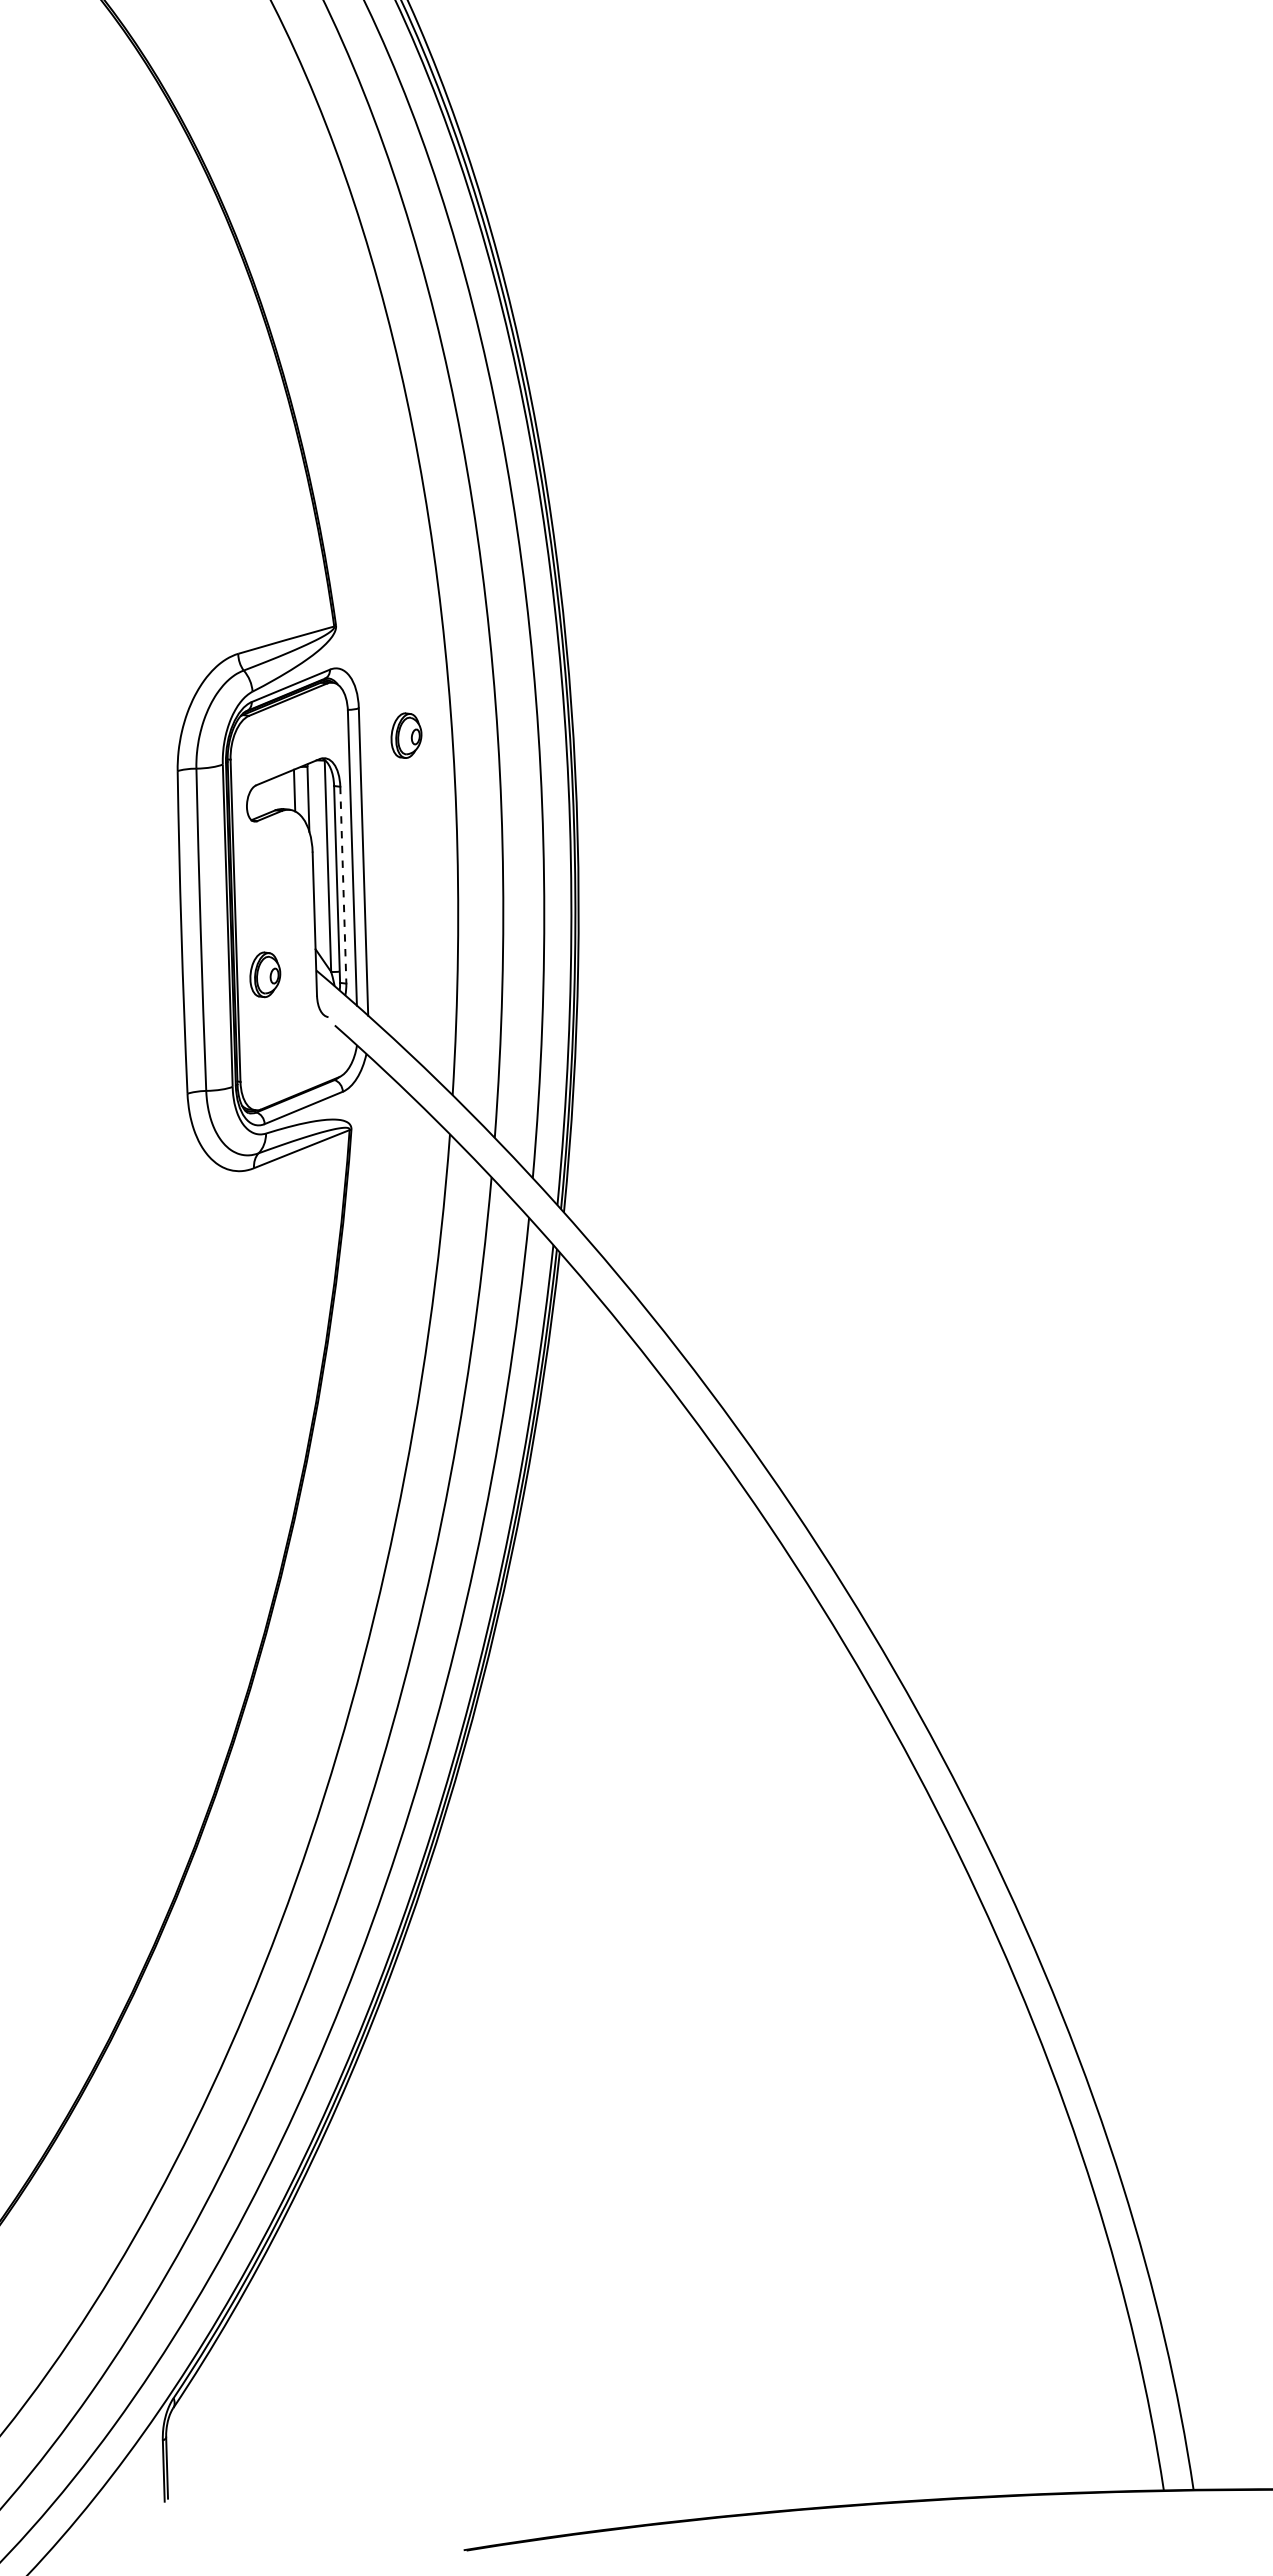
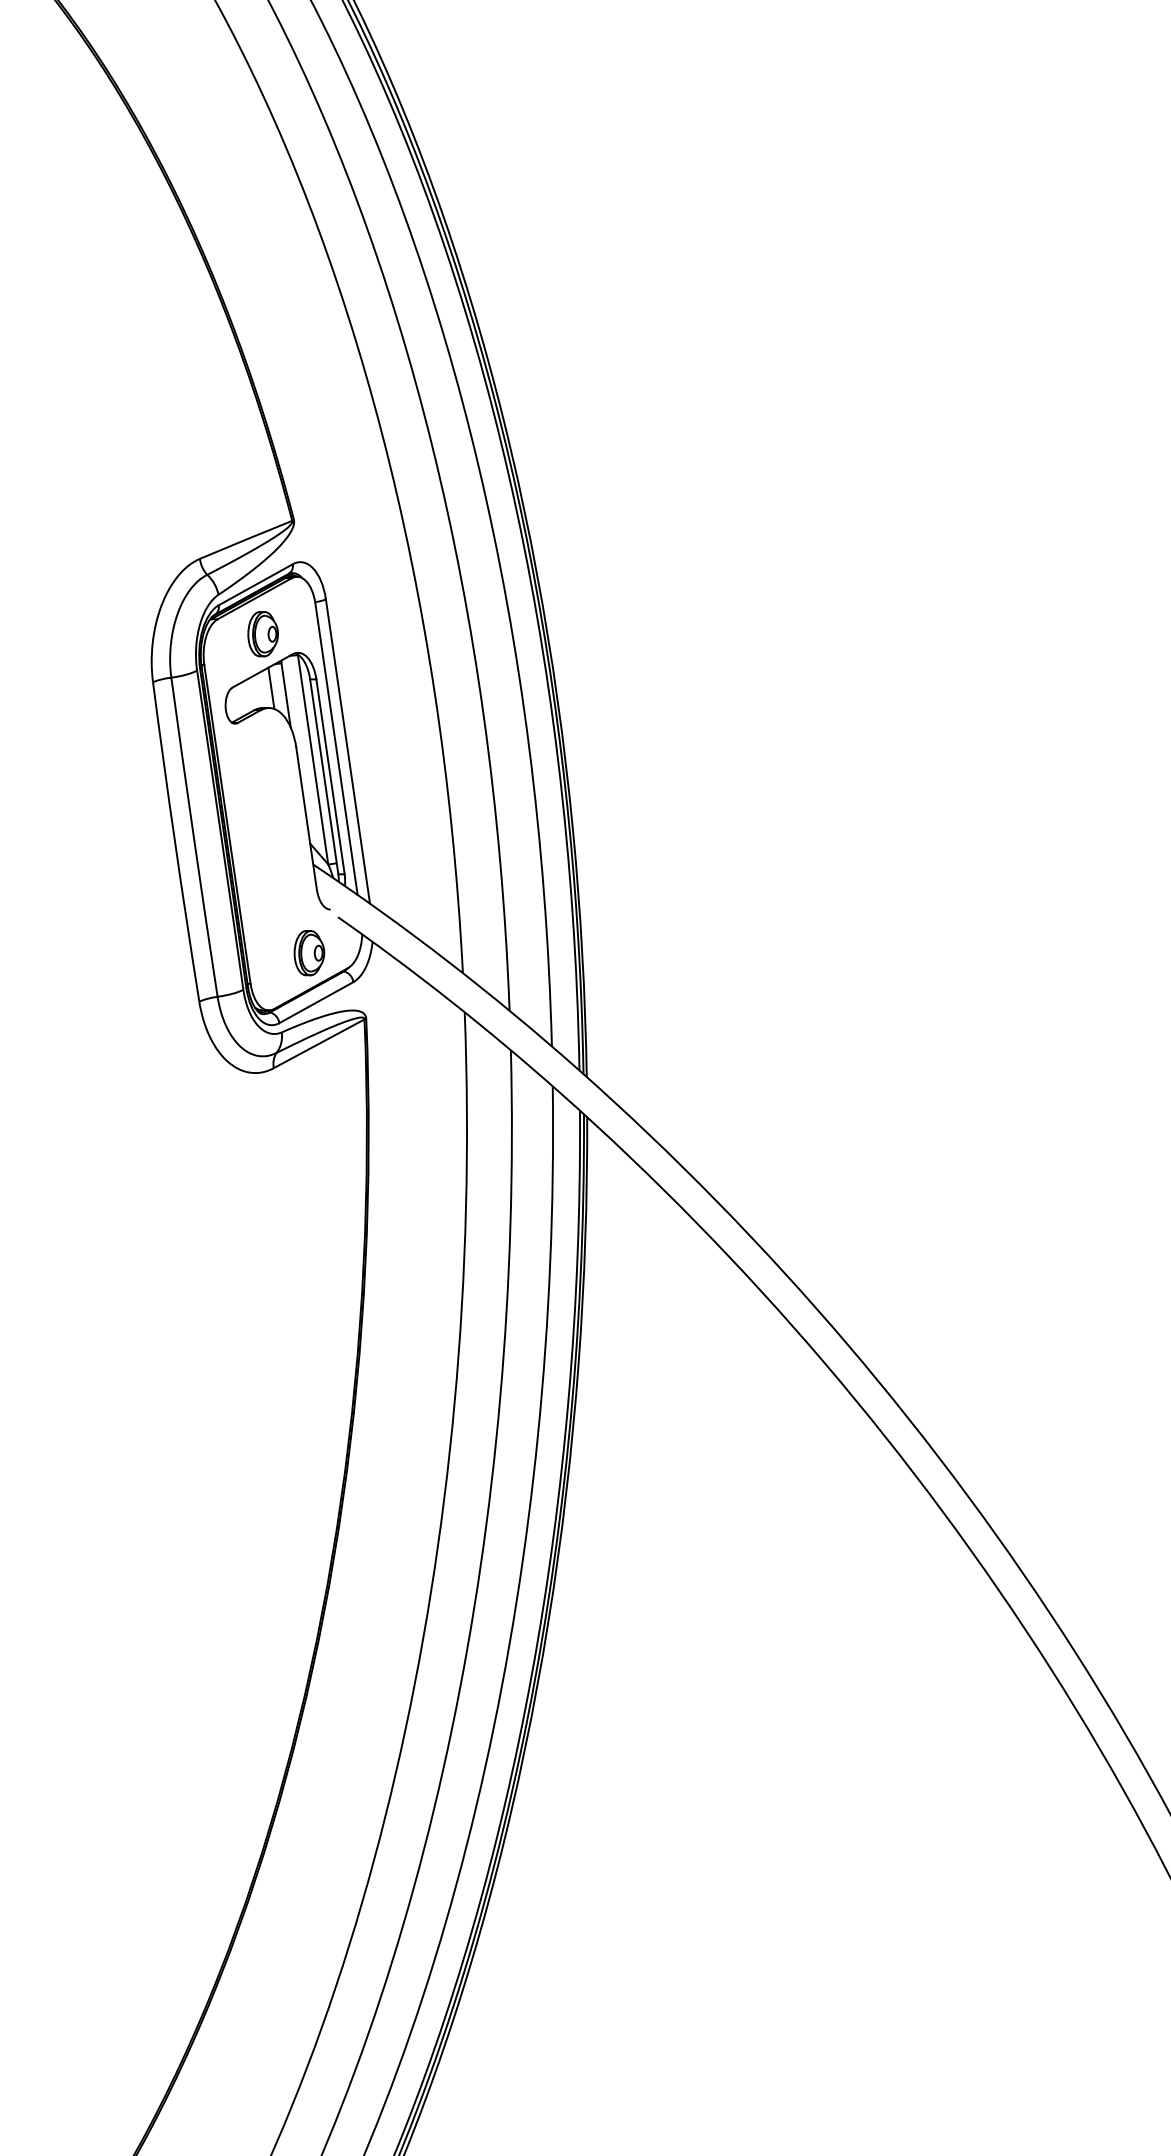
part: (406, 735) -> (263, 633), moved
line: (343, 885) -> (330, 777), dashed -> solid
part: (265, 974) -> (309, 952), moved

